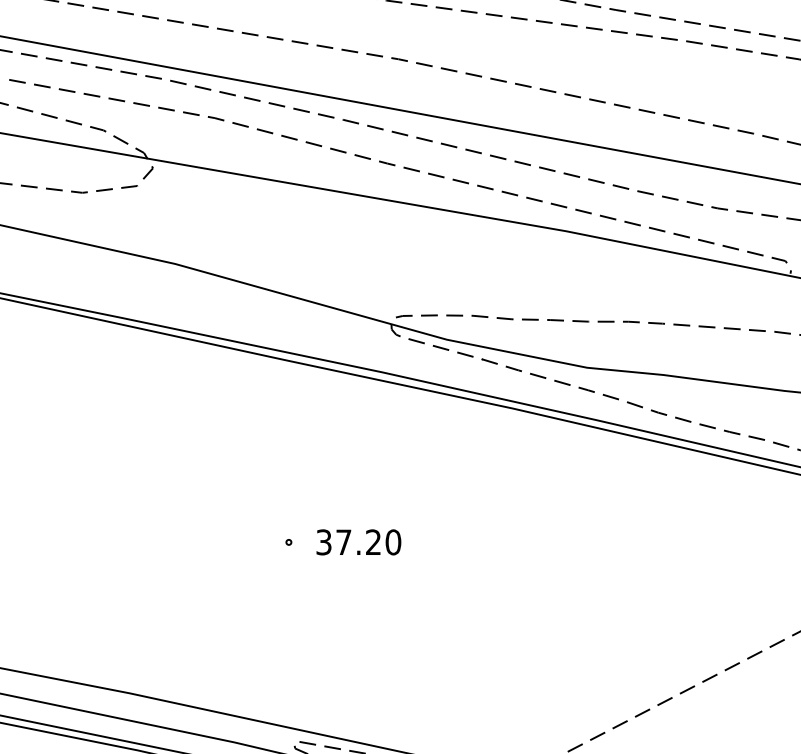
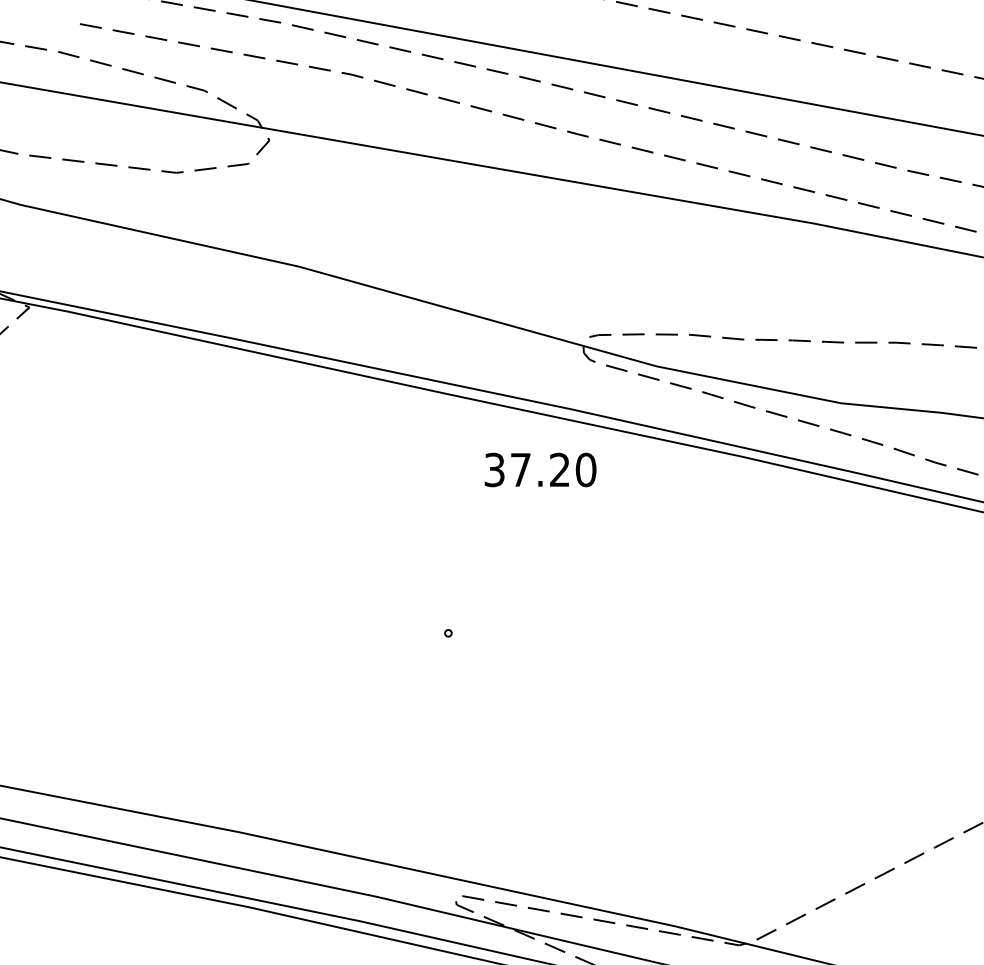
text: (358, 542) -> (540, 470), moved

